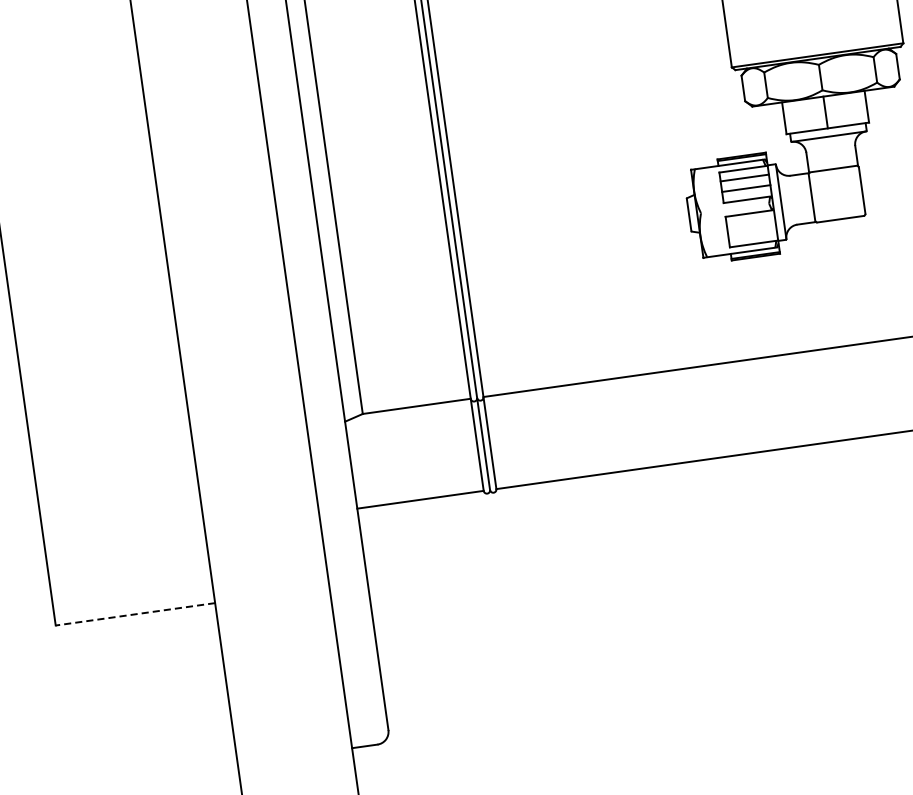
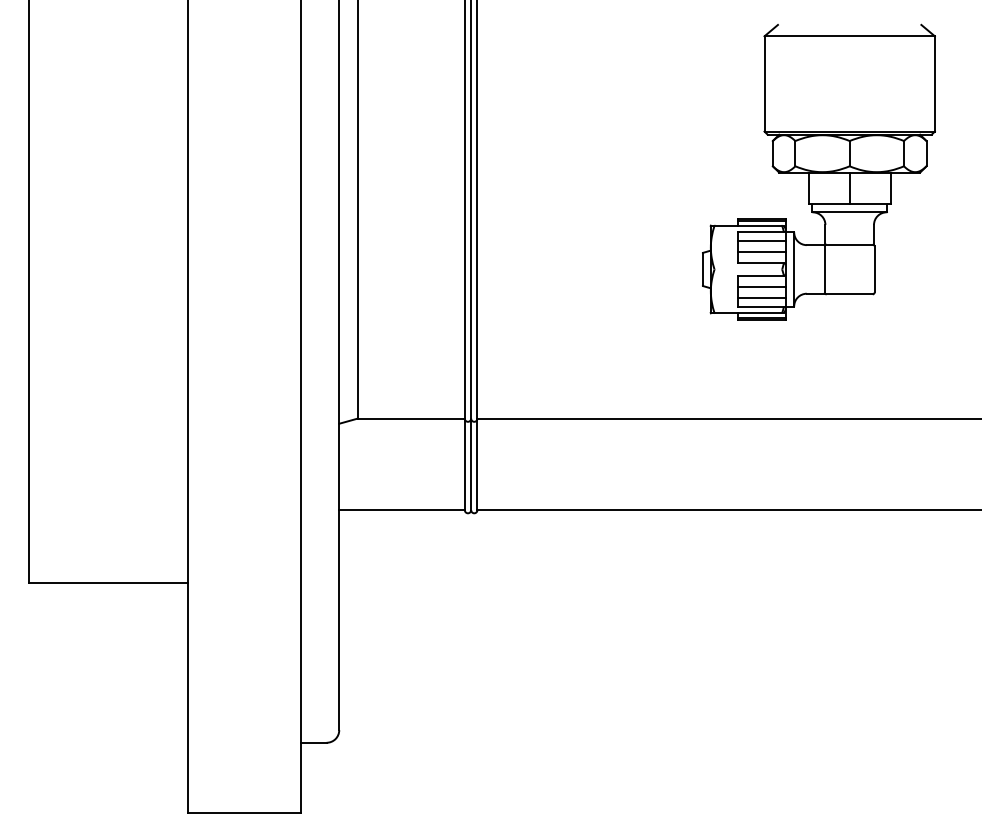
line: (750, 224) -> (761, 287), added
line: (752, 234) -> (761, 297), added
line: (135, 614) -> (108, 582), dashed -> solid

